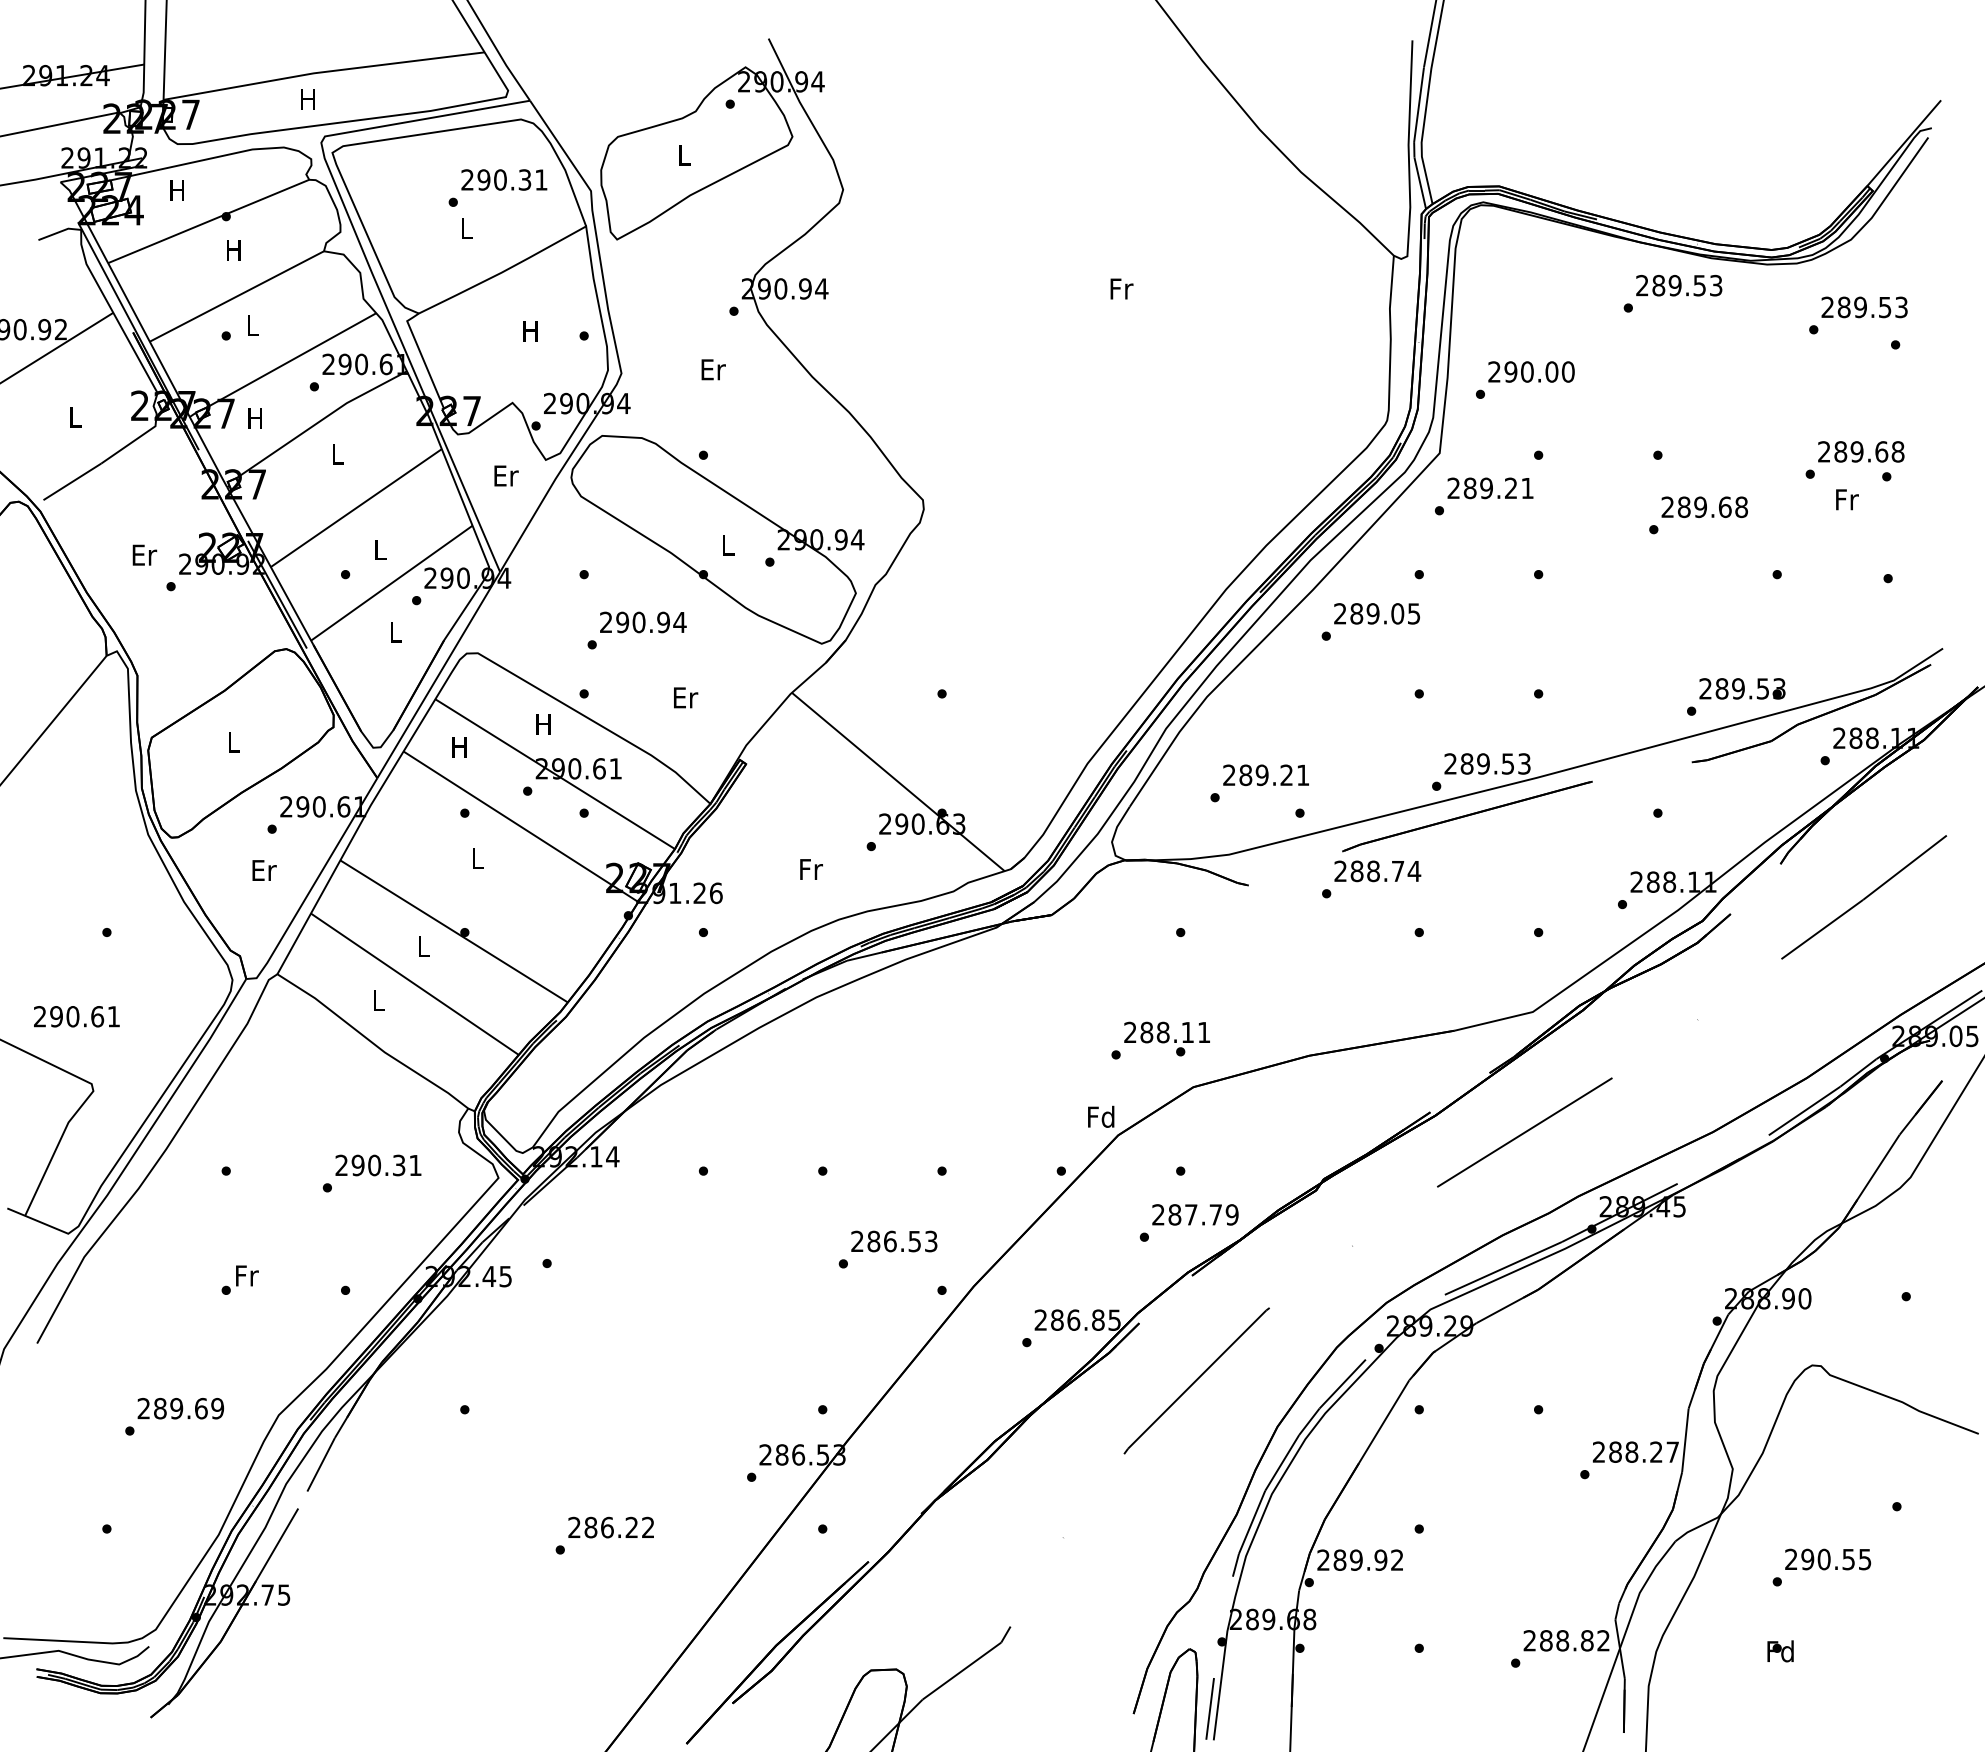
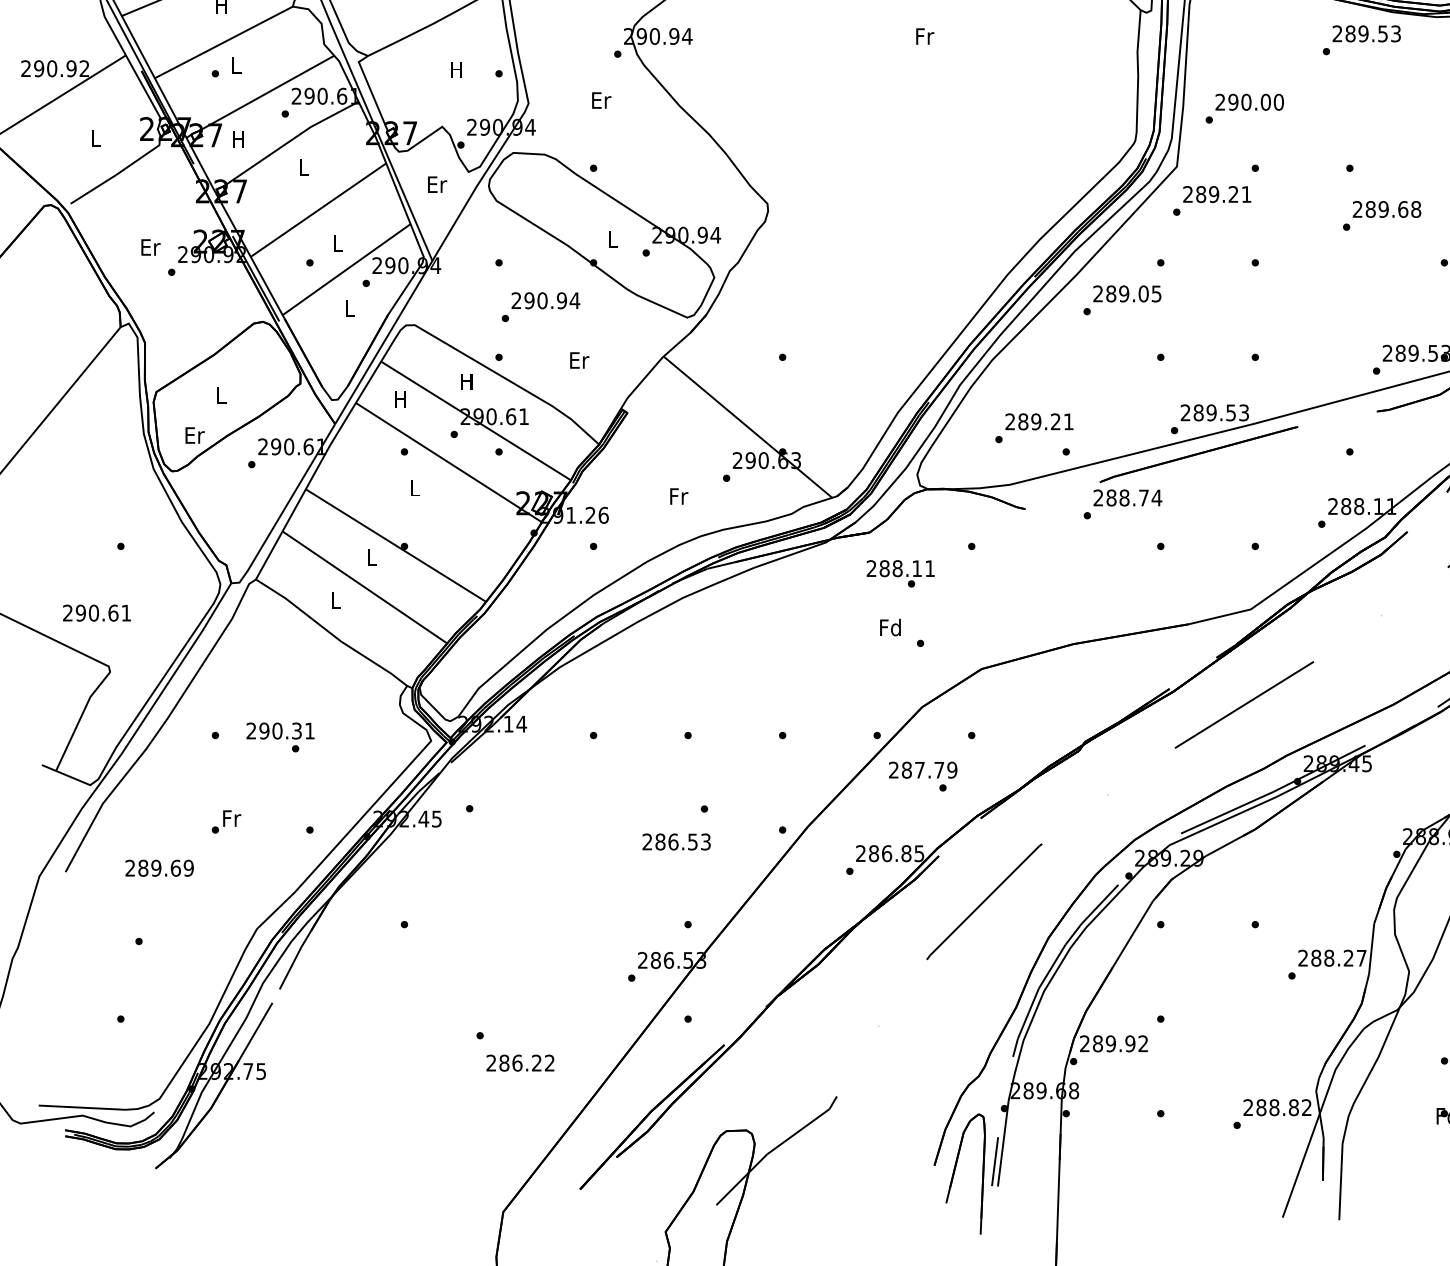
text: (264, 870) -> (195, 435), moved
text: (1166, 1038) -> (900, 573), moved
text: (1101, 1116) -> (890, 627), moved
text: (378, 1165) -> (280, 731), moved
text: (1195, 1214) -> (923, 769), moved
text: (894, 1241) -> (676, 842), moved
text: (180, 1408) -> (159, 868), moved
text: (610, 1527) -> (519, 1063), moved

